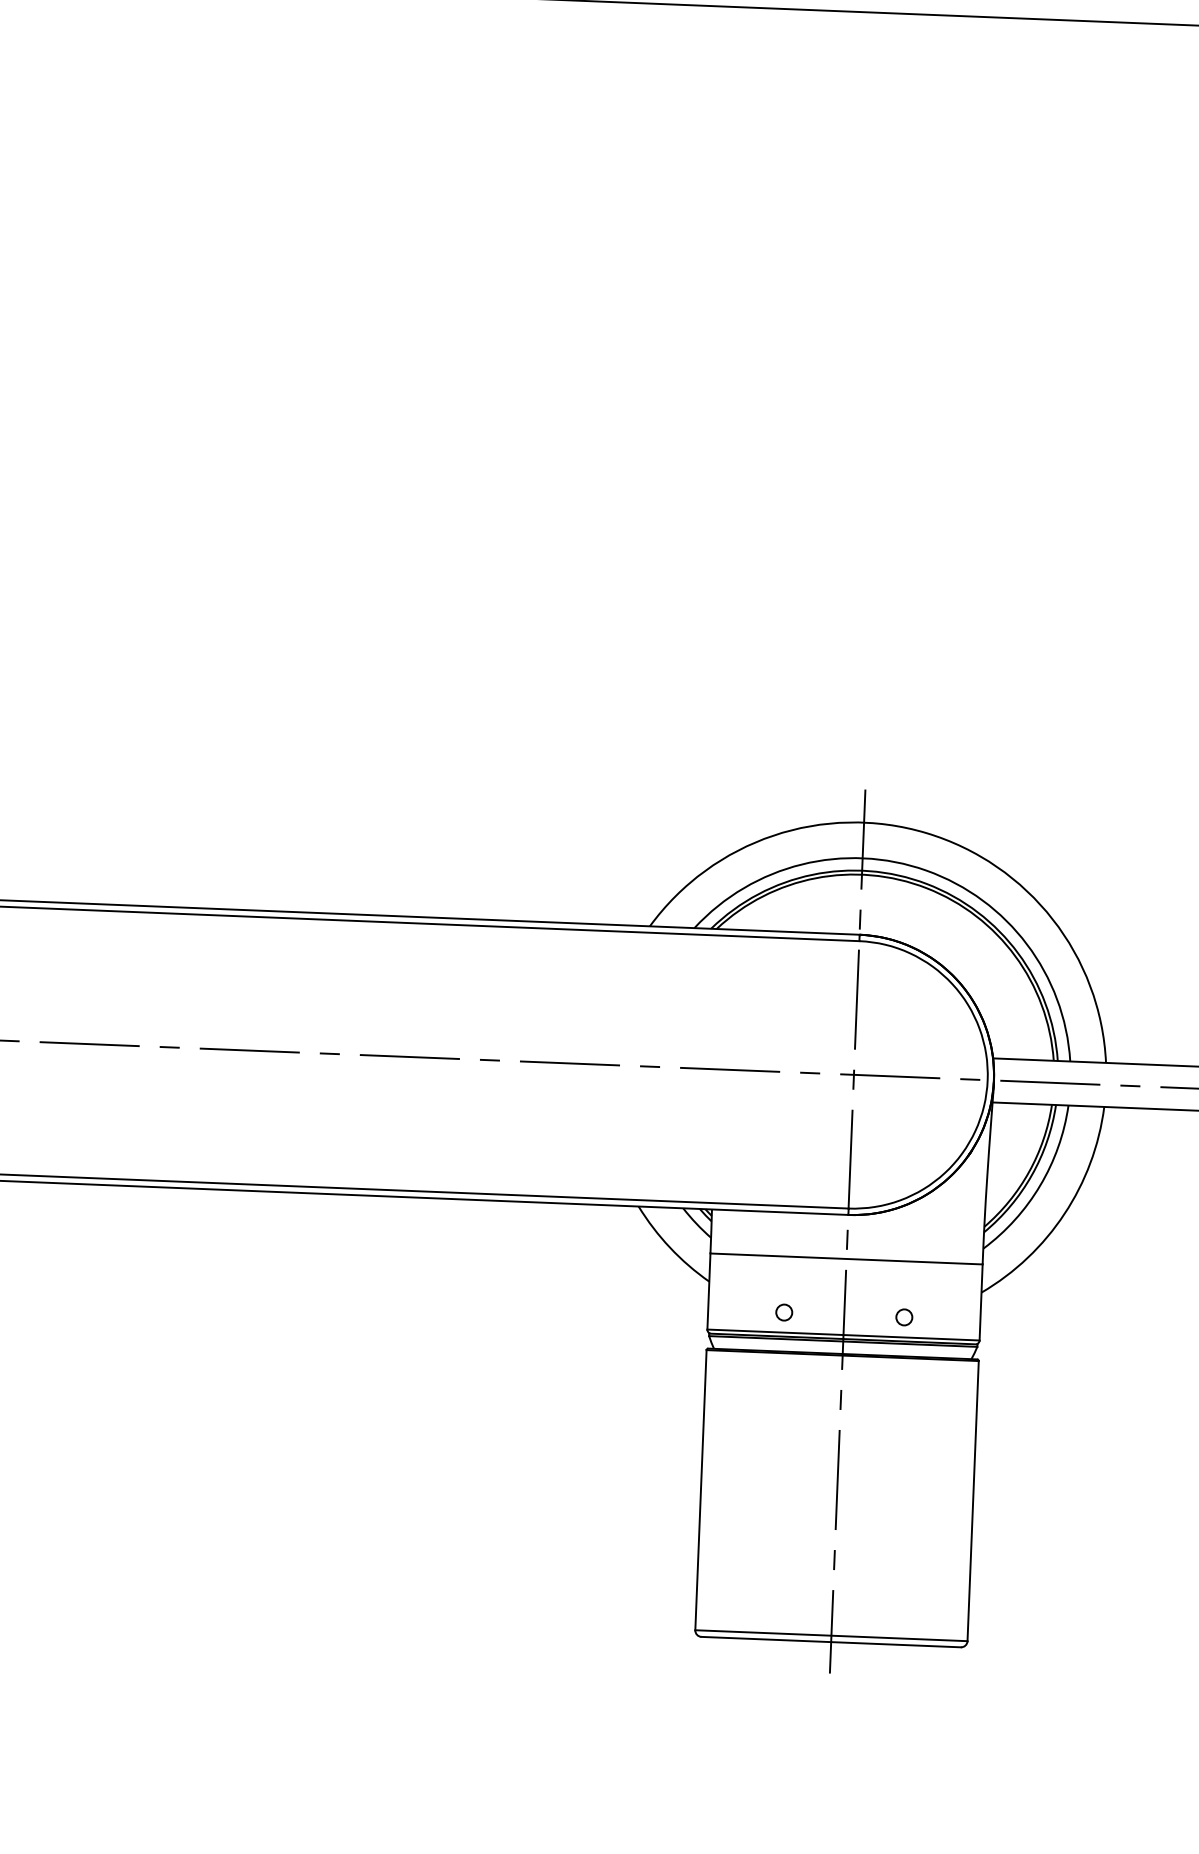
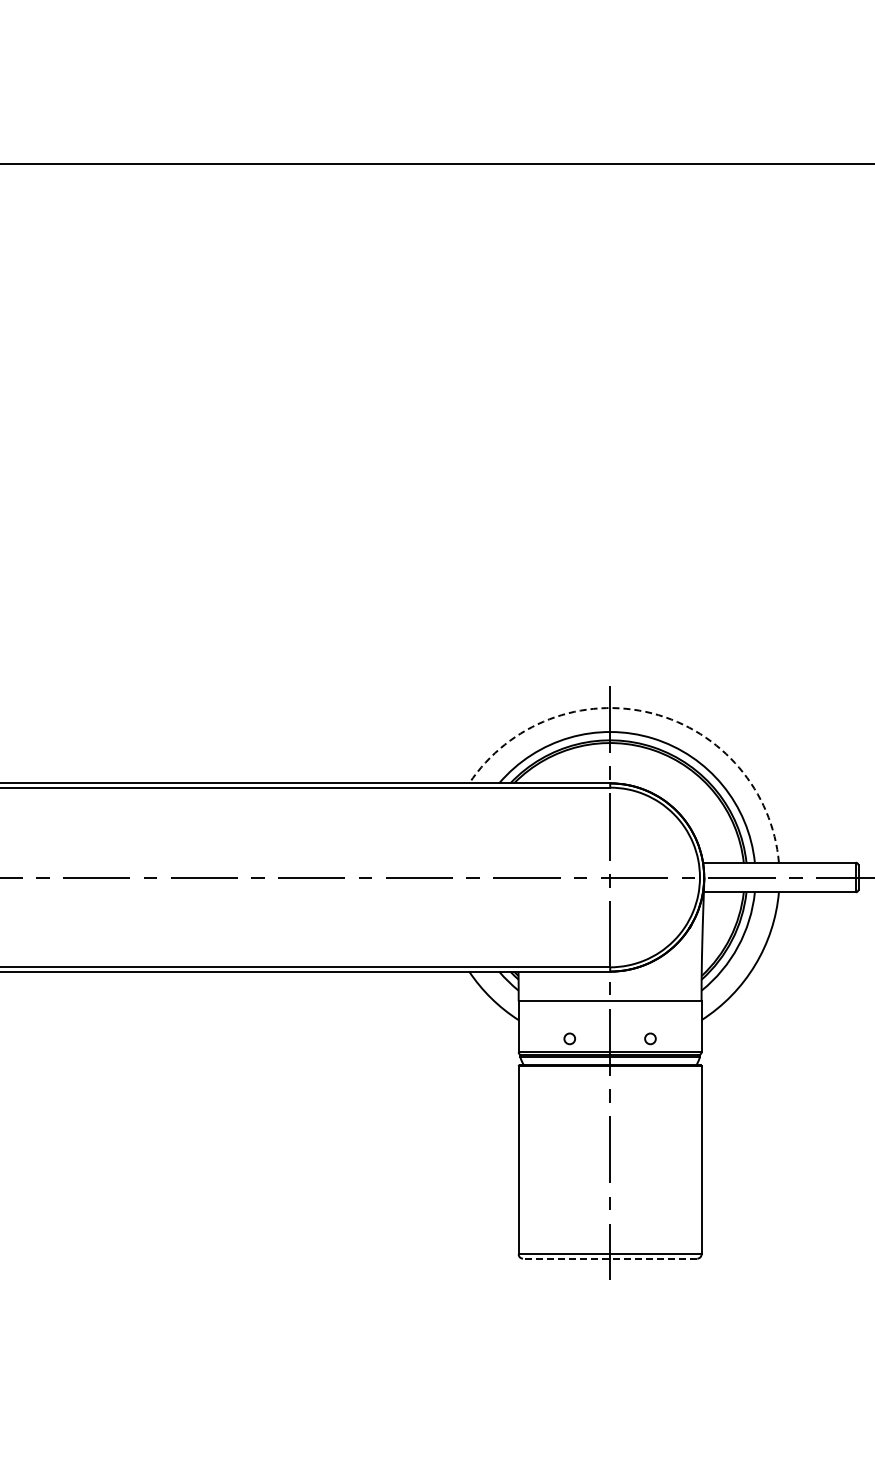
arc: (926, 833) -> (652, 713), solid -> dashed
line: (830, 1641) -> (609, 1258), solid -> dashed

